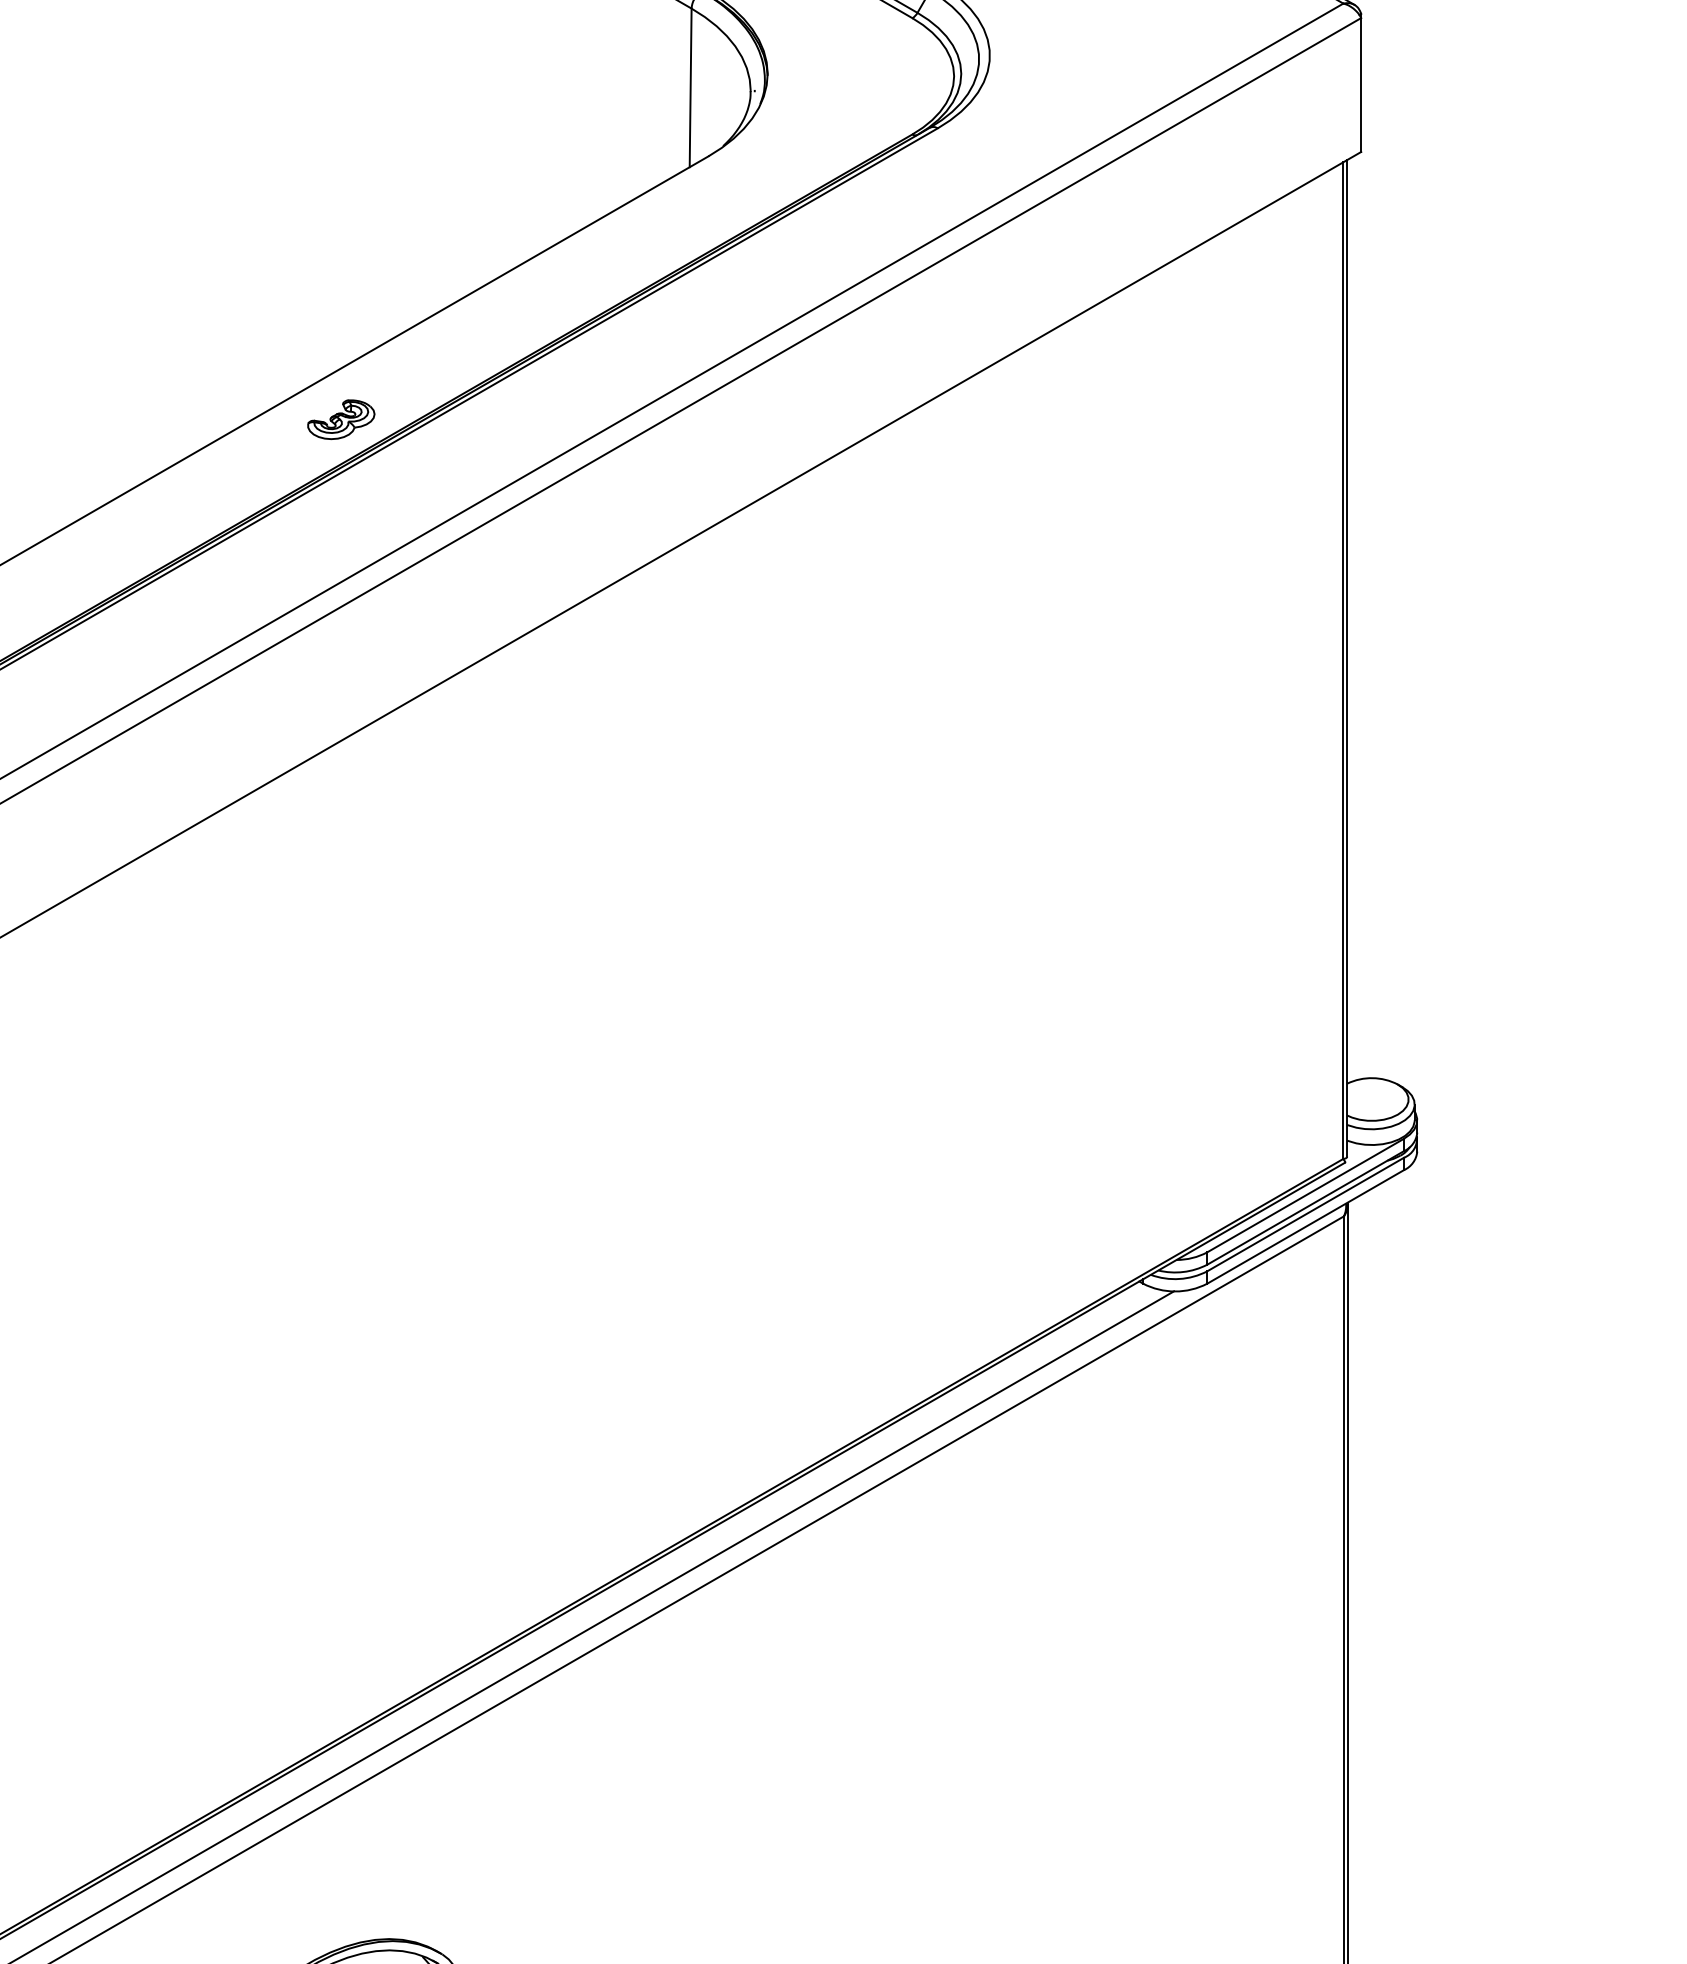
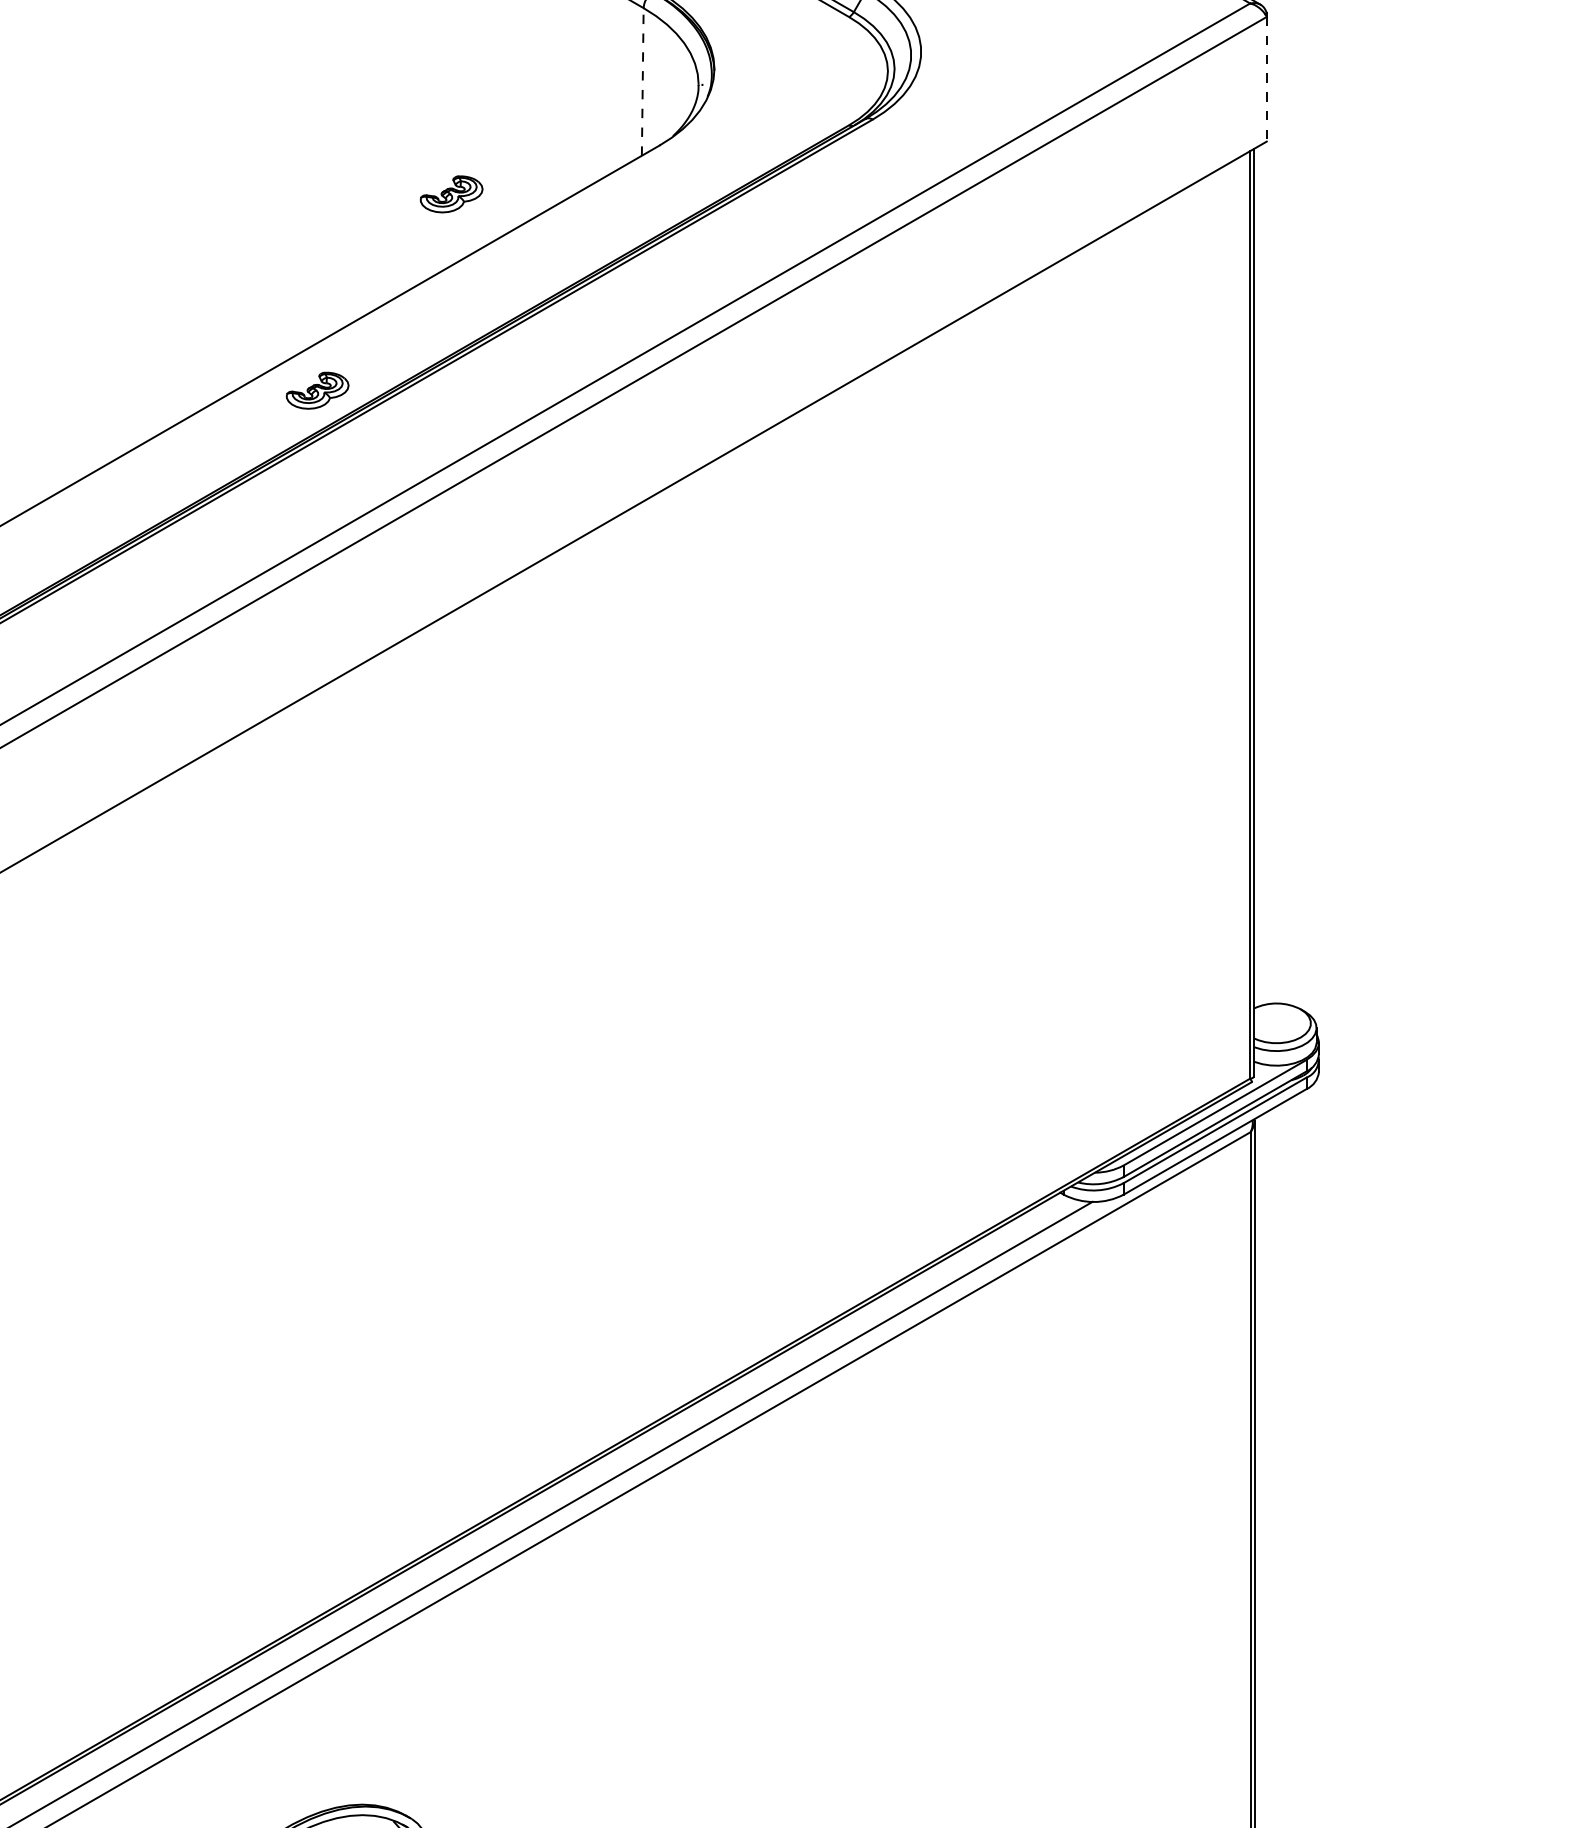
line: (1361, 85) -> (1267, 79), solid -> dashed
line: (690, 87) -> (642, 81), solid -> dashed
part: (485, 208) -> (451, 194), added

